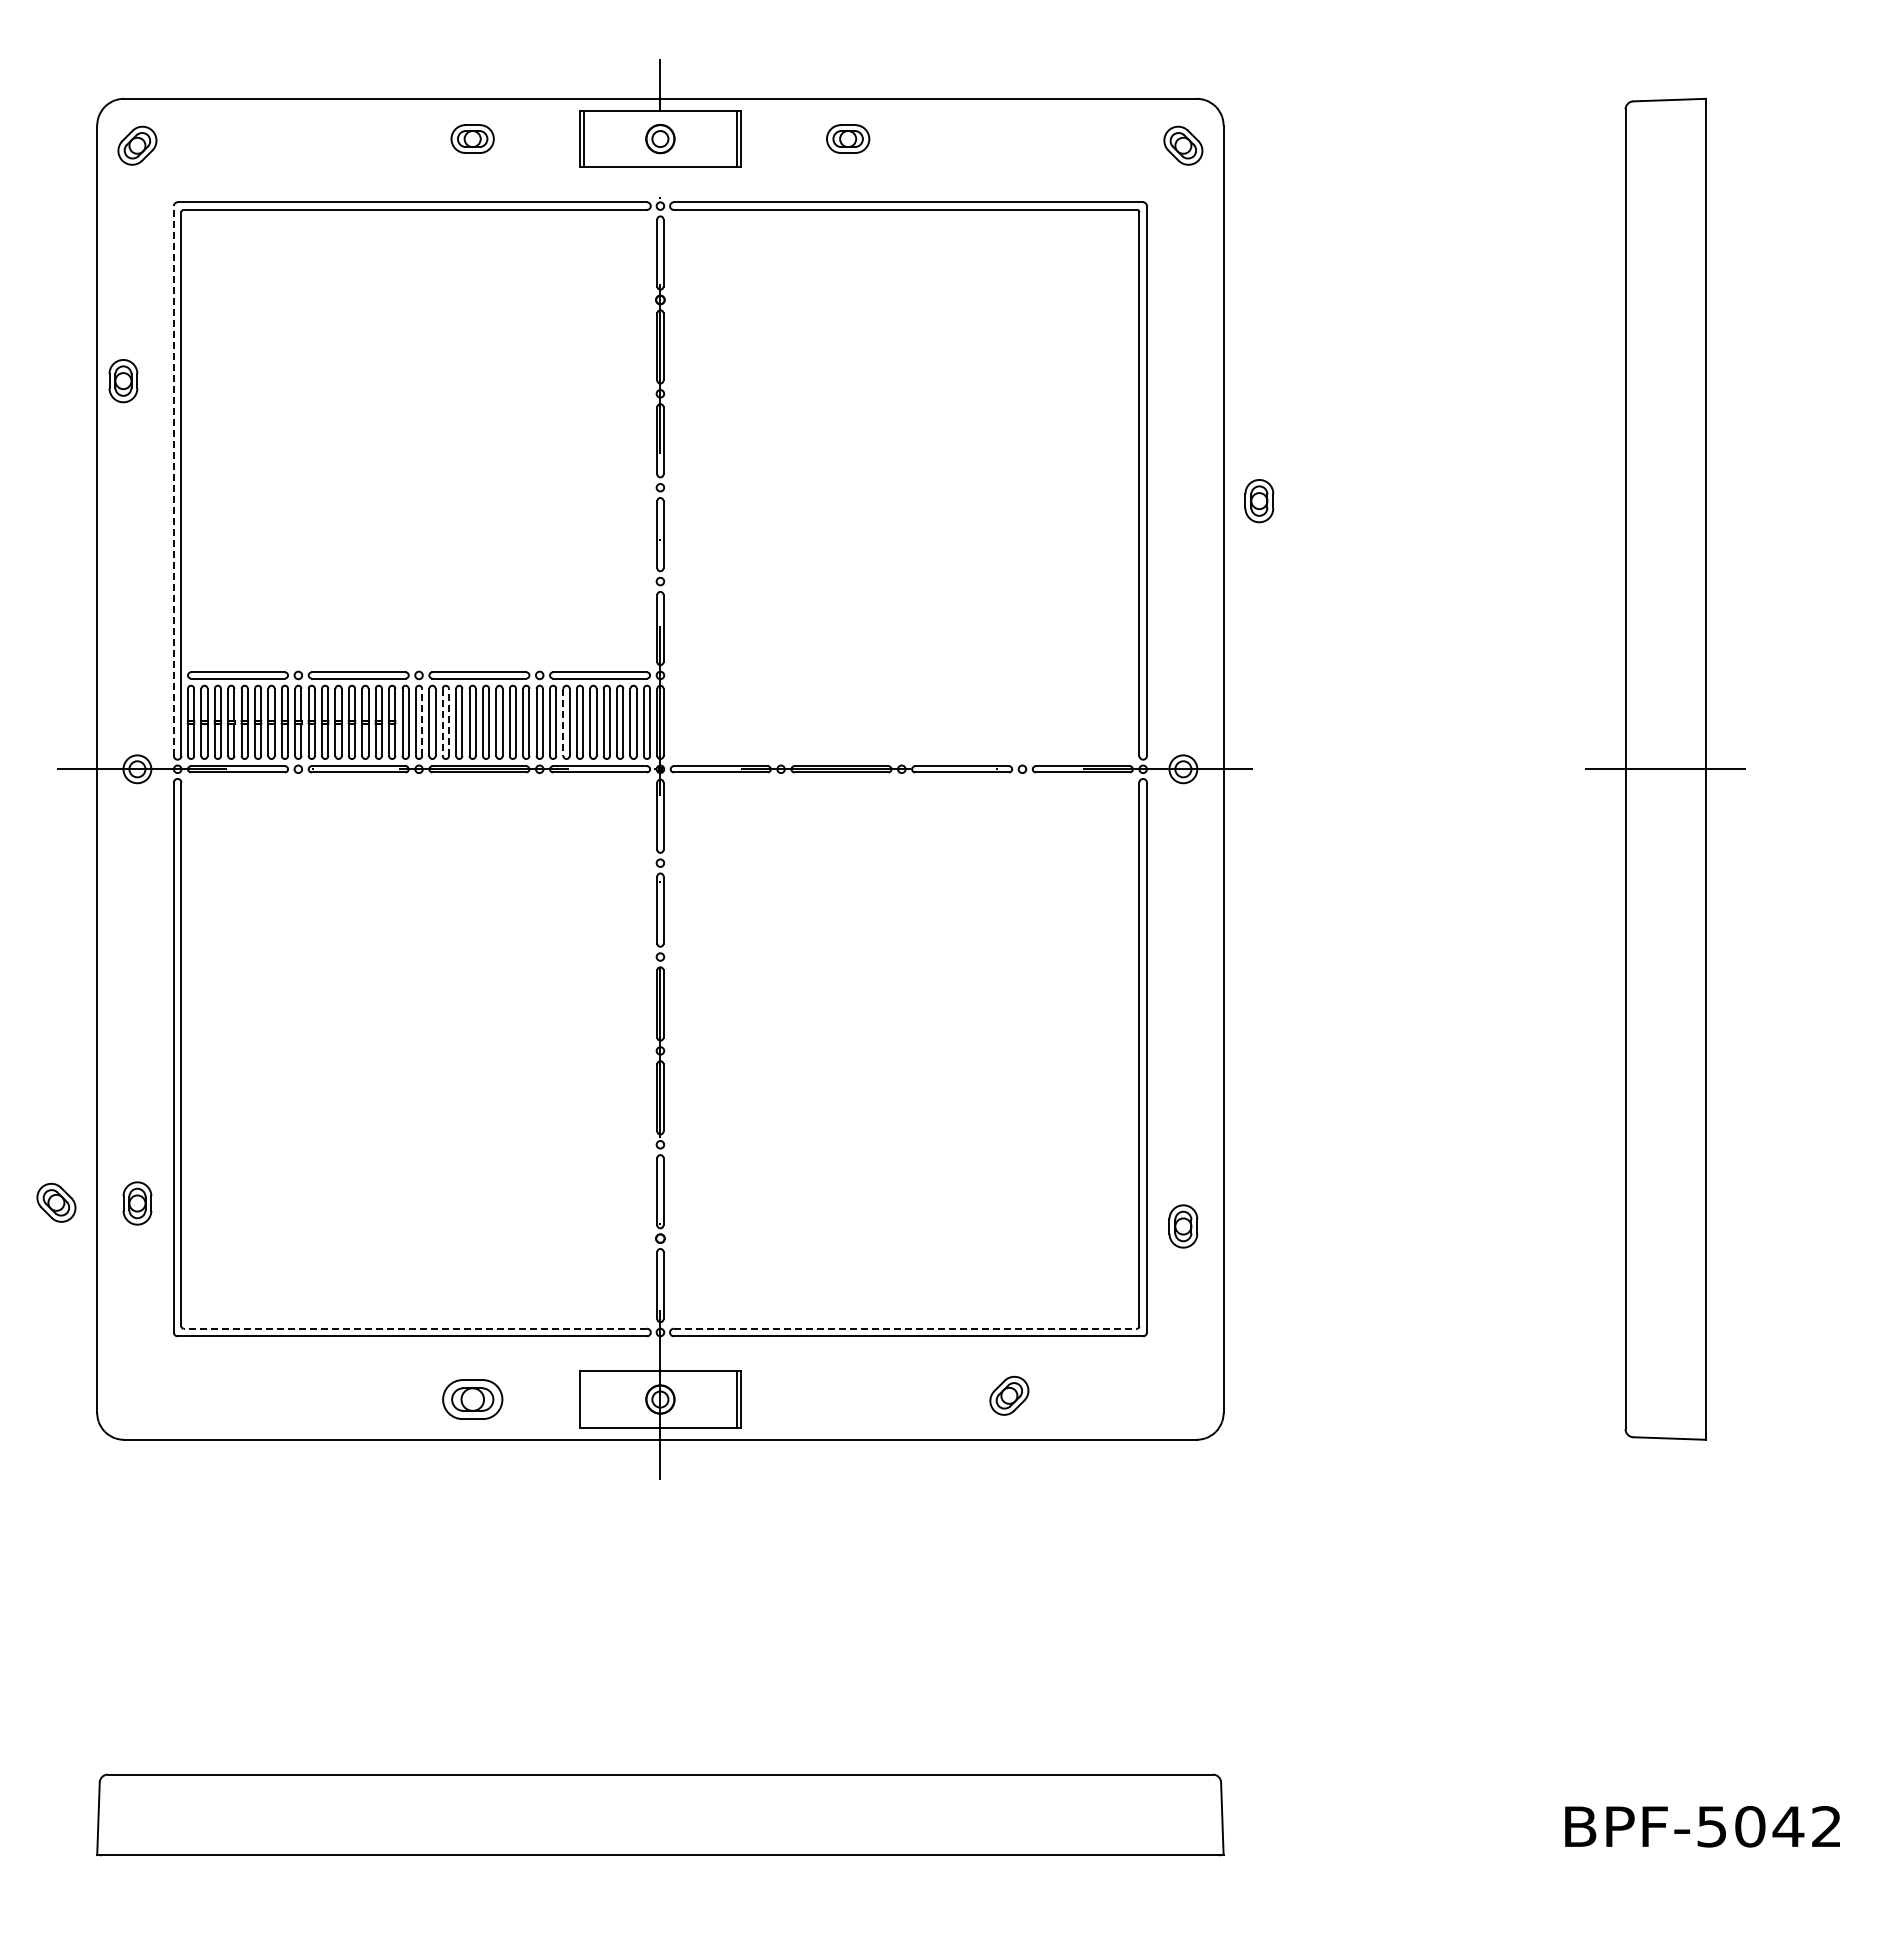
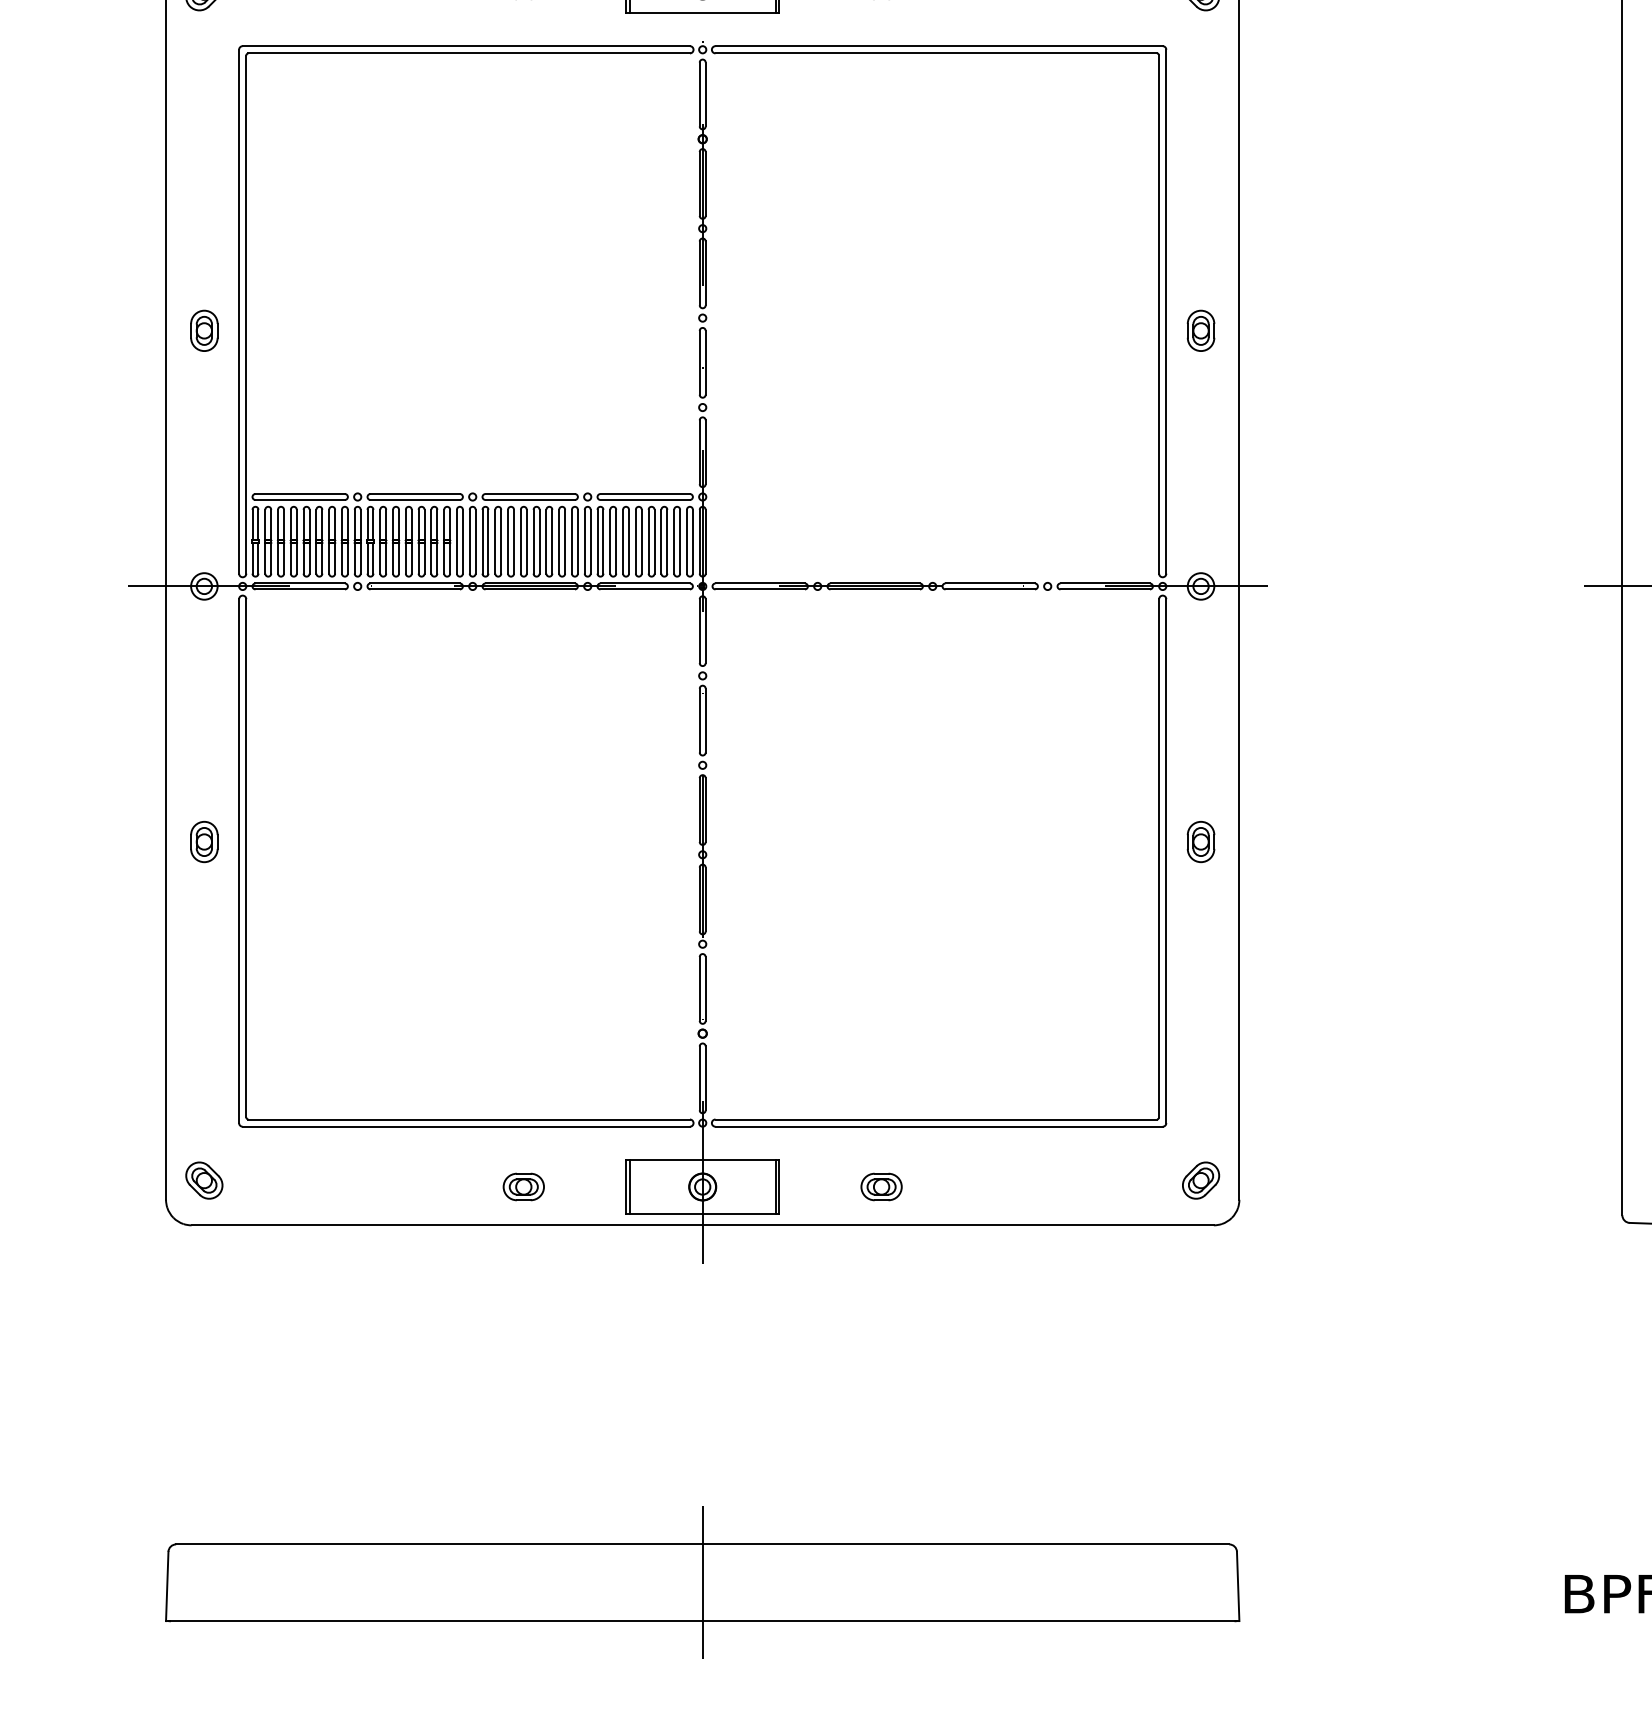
part: (123, 381) -> (204, 331), moved
line: (173, 481) -> (238, 312), dashed -> solid
part: (1259, 501) -> (1201, 331), moved
line: (422, 722) -> (475, 541), dashed -> solid
line: (442, 722) -> (495, 541), dashed -> solid
line: (448, 722) -> (500, 541), dashed -> solid
line: (563, 722) -> (610, 541), dashed -> solid
part: (56, 1202) -> (204, 1180), moved
part: (137, 1203) -> (204, 842), moved
part: (1183, 1226) -> (1201, 842), moved
line: (415, 1328) -> (469, 1119), dashed -> solid
line: (905, 1328) -> (936, 1119), dashed -> solid
part: (1009, 1395) -> (1201, 1180), moved
part: (472, 1399) -> (523, 1186), size x0.71
line: (583, 1399) -> (629, 1186), added
part: (848, 1399) -> (881, 1186), added
line: (660, 1814) -> (702, 1582), added

